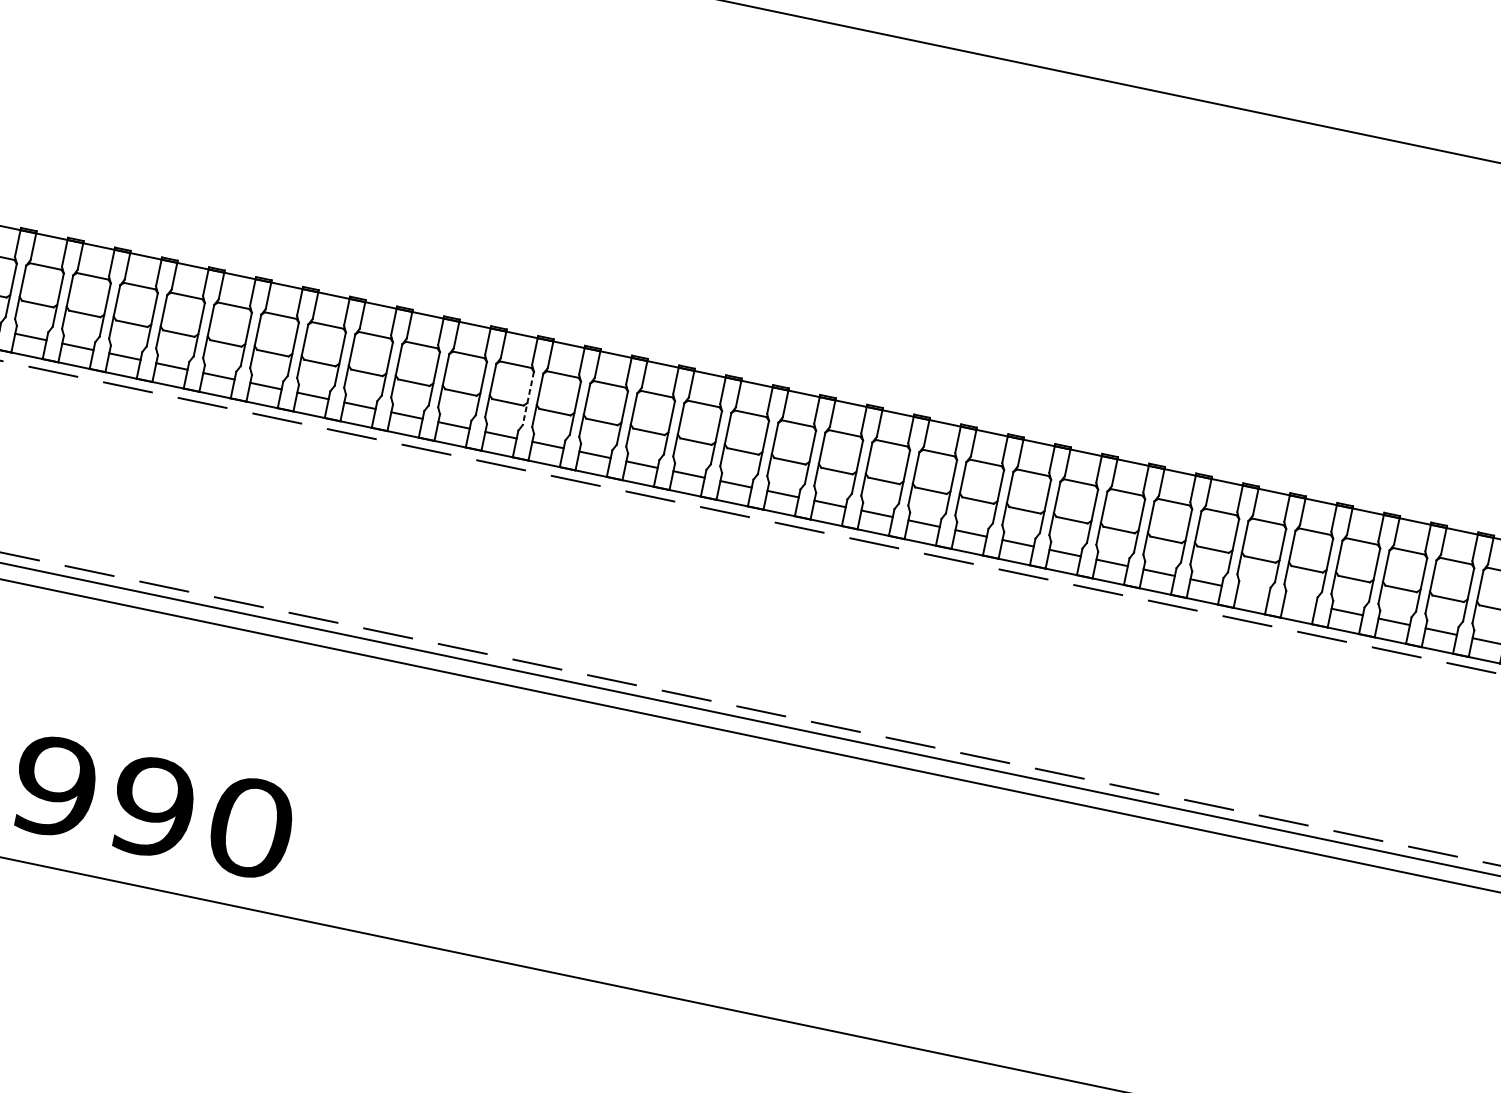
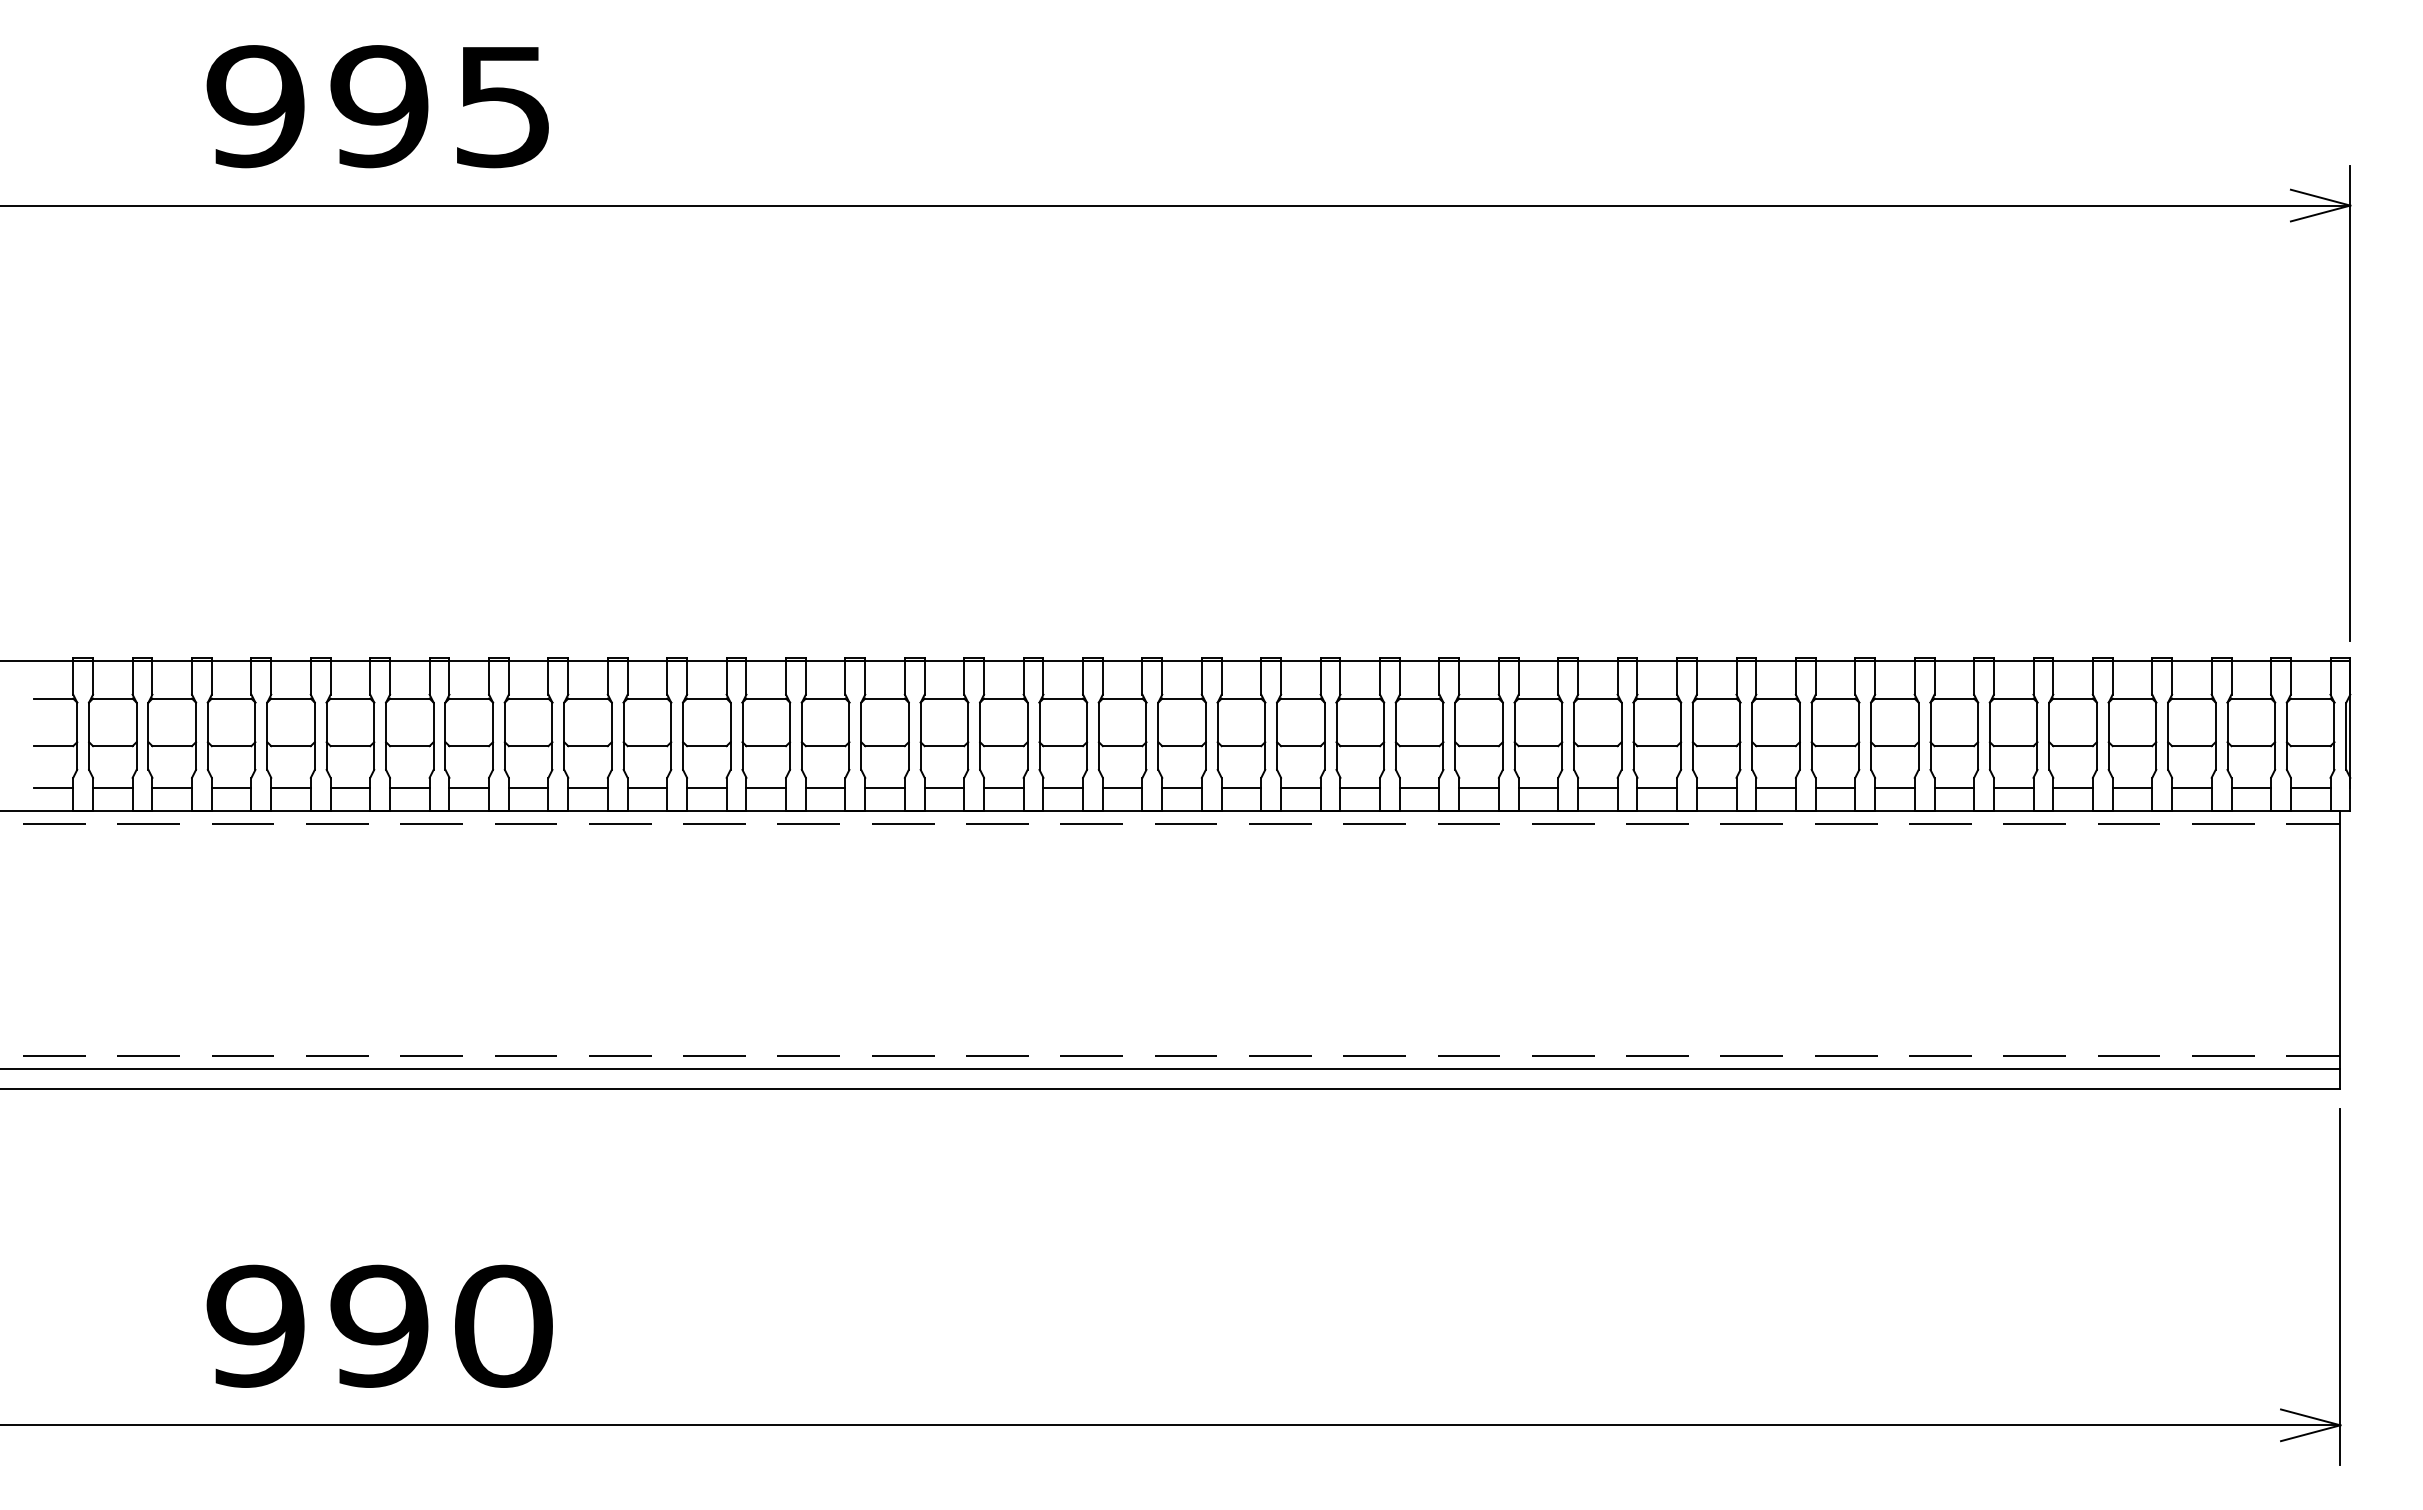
line: (528, 398) -> (730, 736), dashed -> solid
line: (1253, 592) -> (1657, 787), added
line: (1300, 601) -> (1716, 787), added

